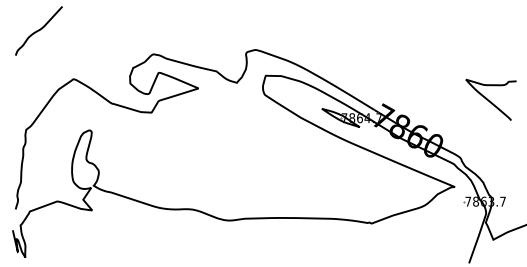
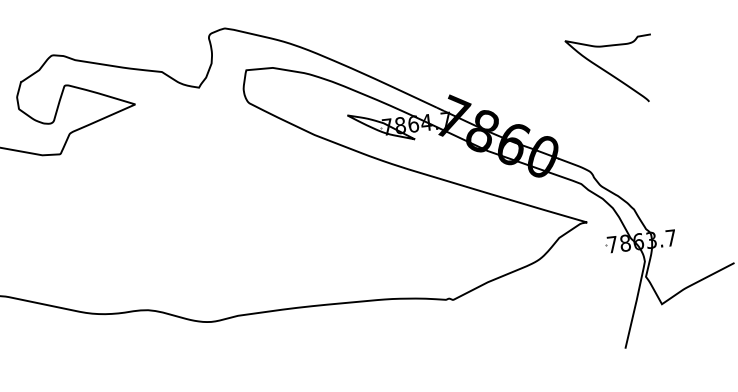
curve: (490, 100) -> (610, 71), moved

